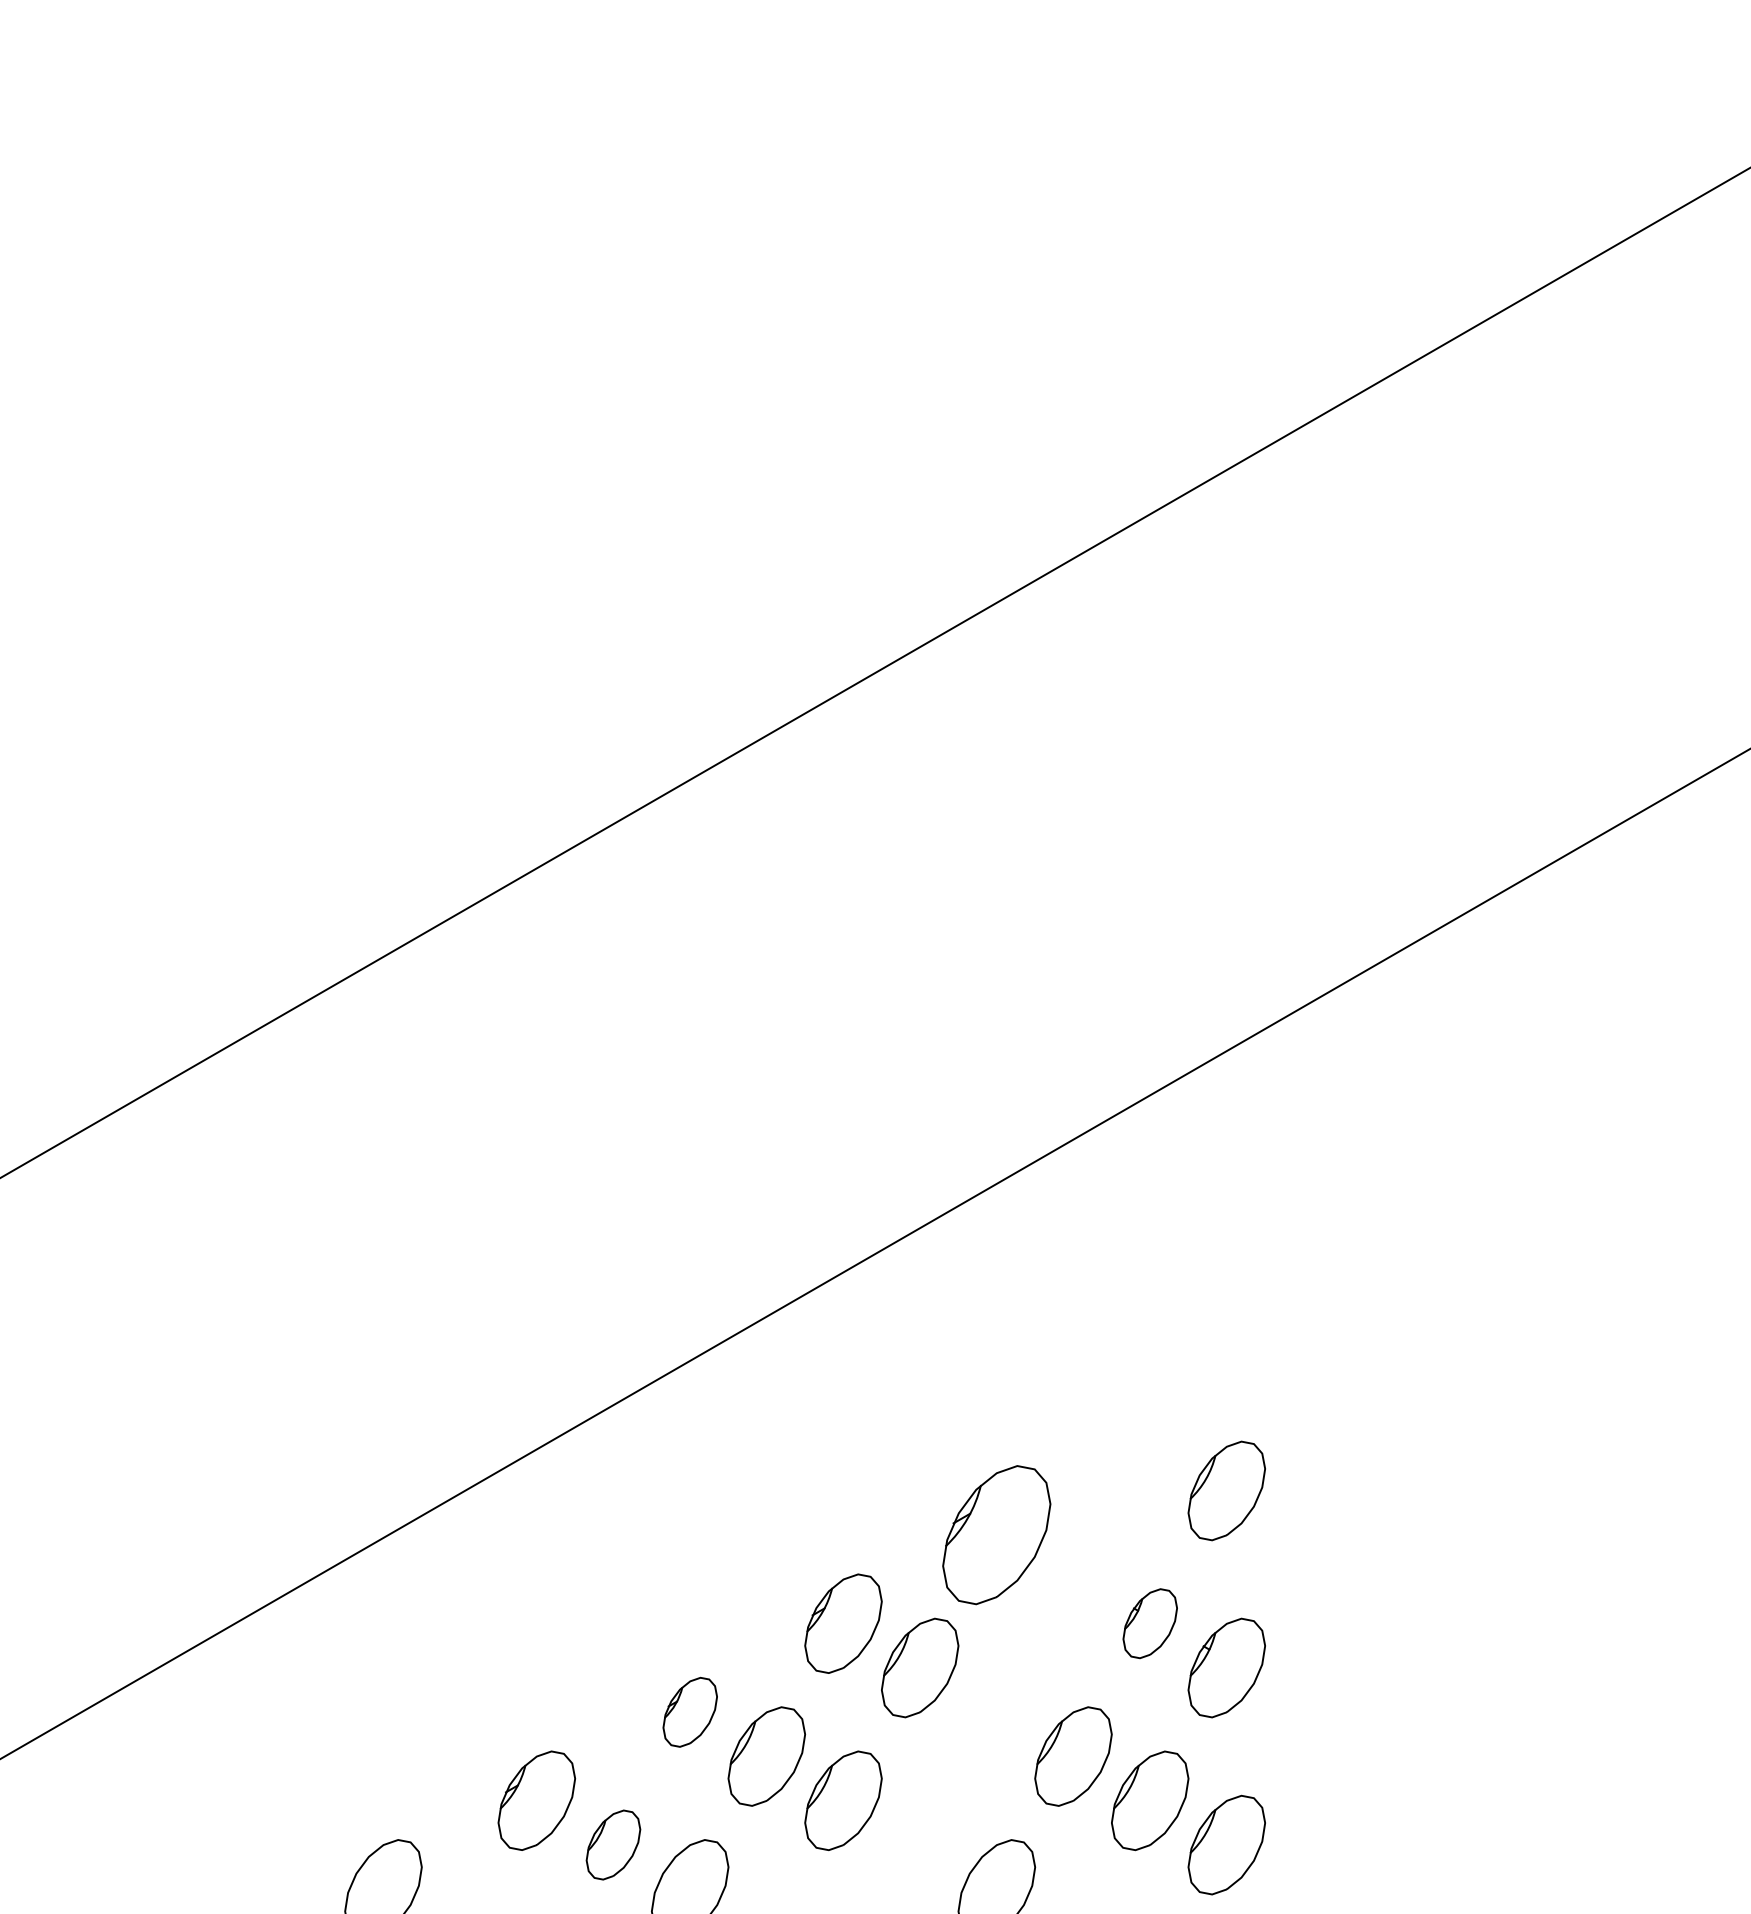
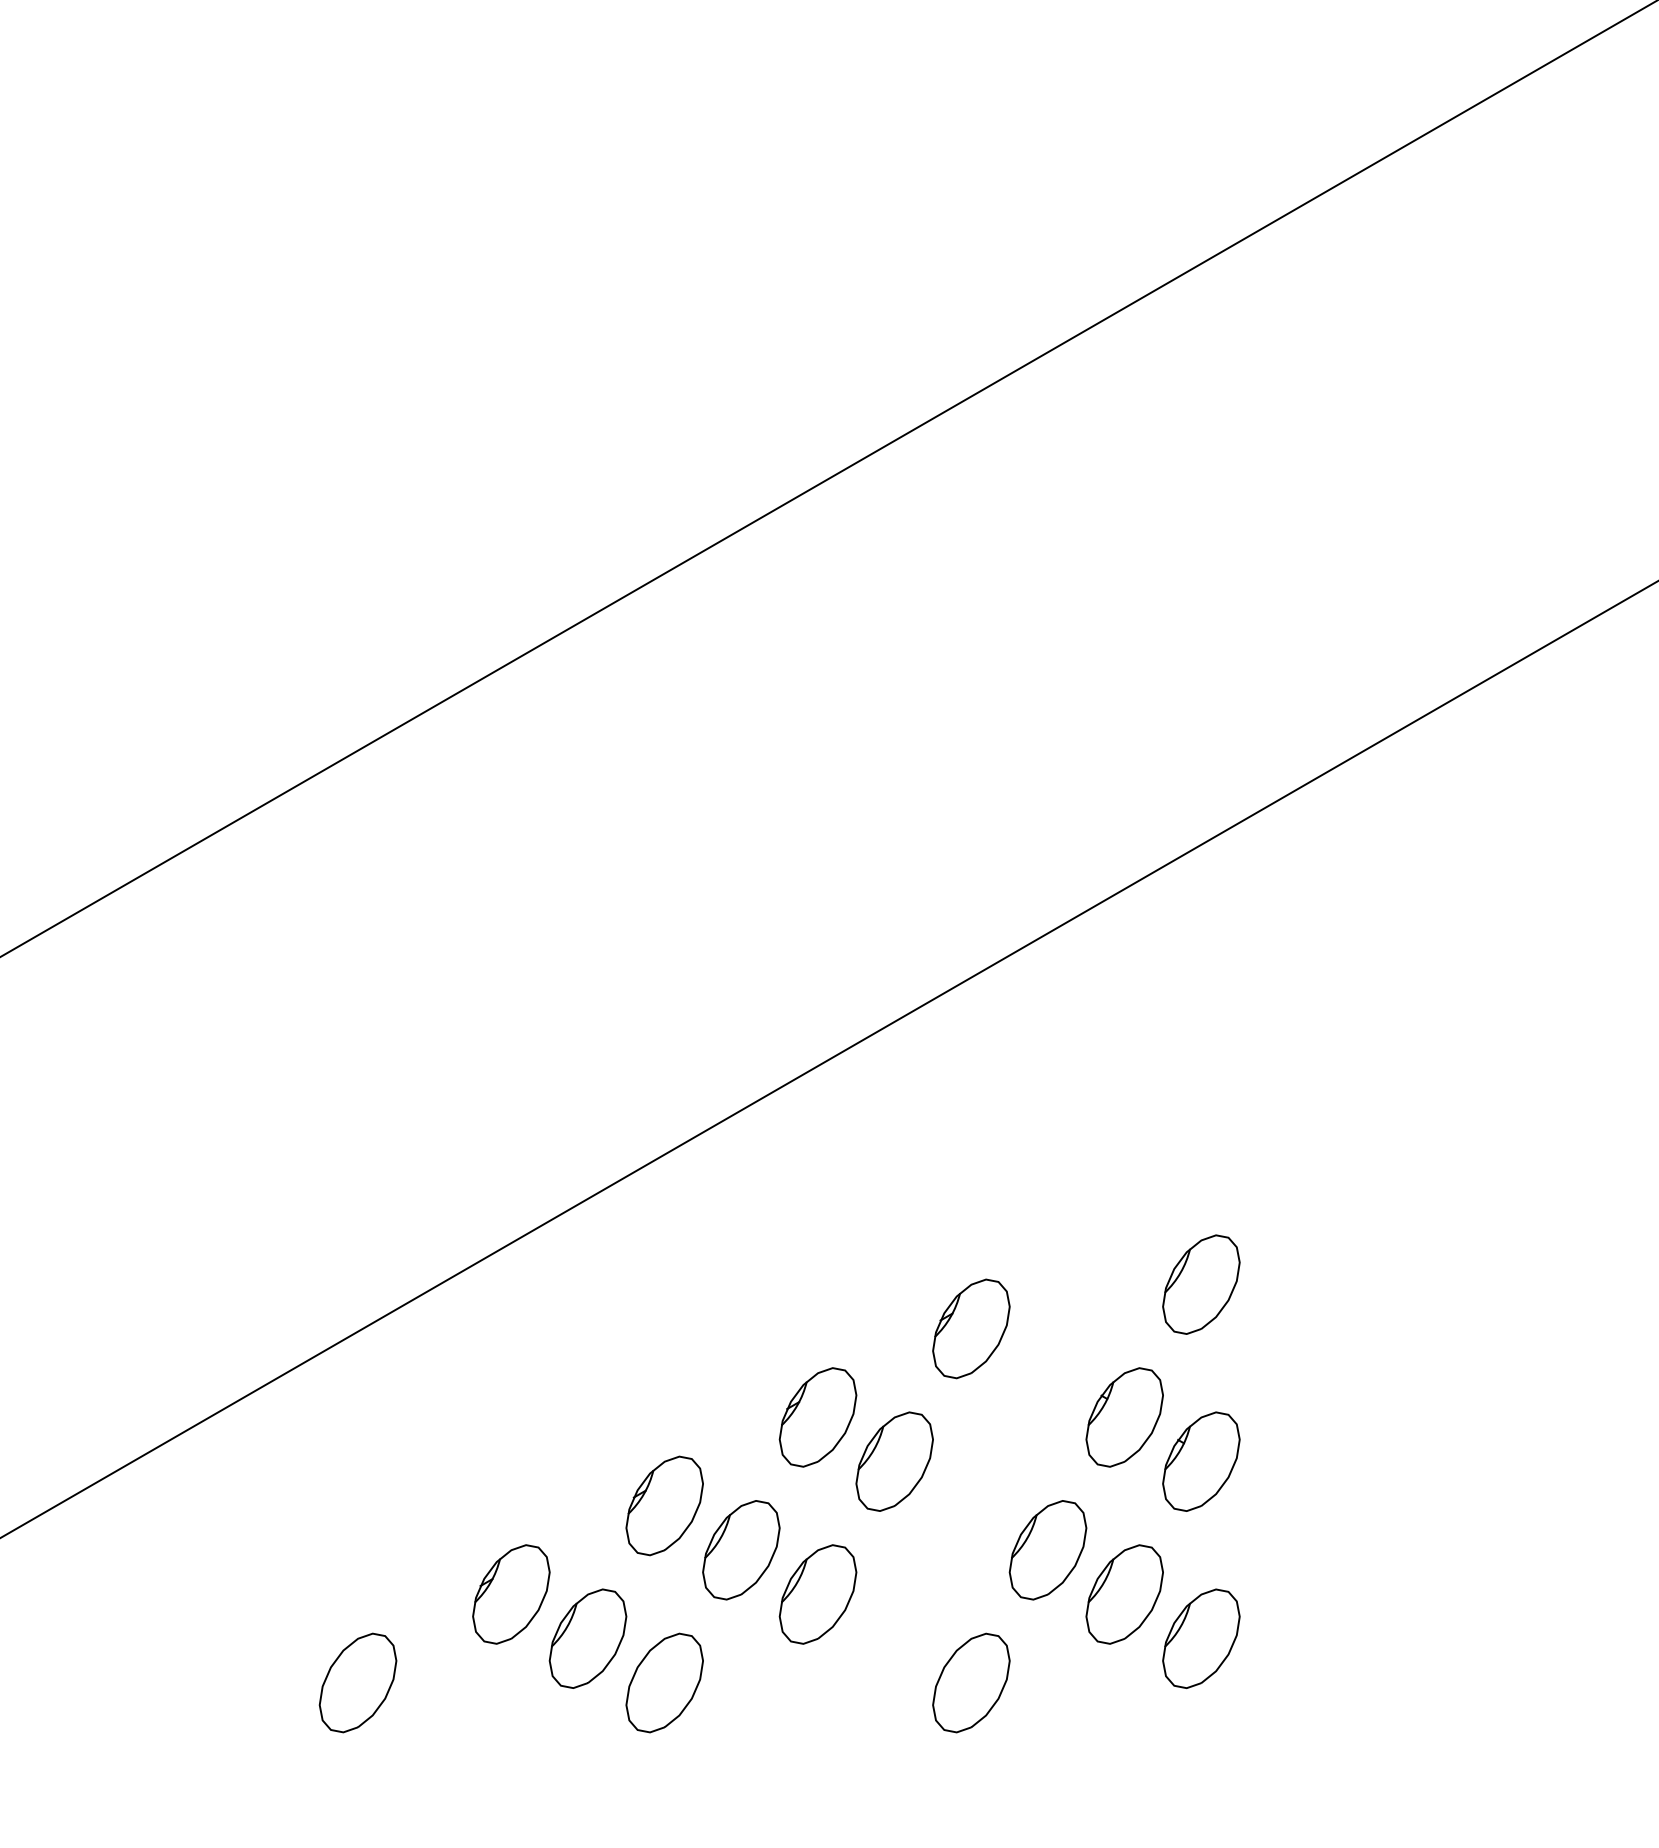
part: (996, 1535) -> (971, 1329), size x0.71
part: (1150, 1623) -> (1125, 1417), size x1.43
part: (690, 1712) -> (665, 1506), size x1.43
part: (613, 1844) -> (588, 1638), size x1.43

